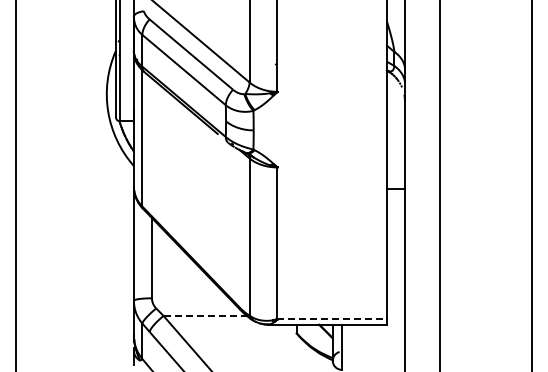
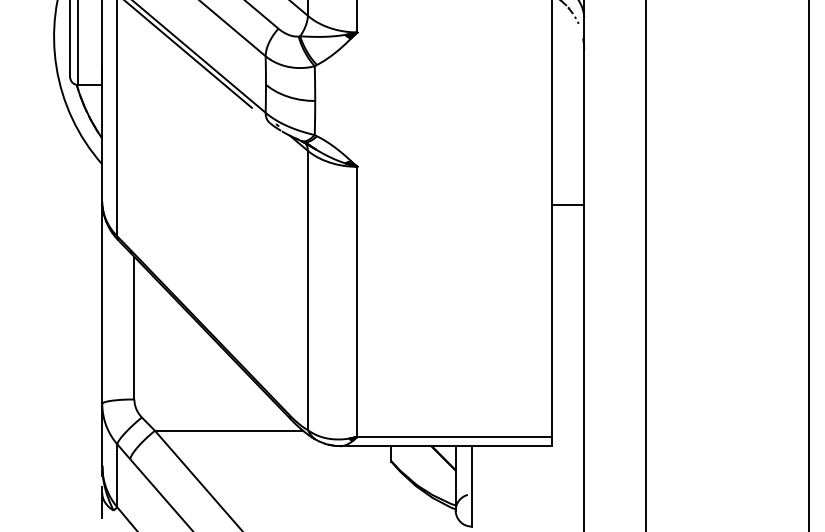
line: (205, 315) -> (229, 430), dashed -> solid
line: (332, 319) -> (455, 437), dashed -> solid

